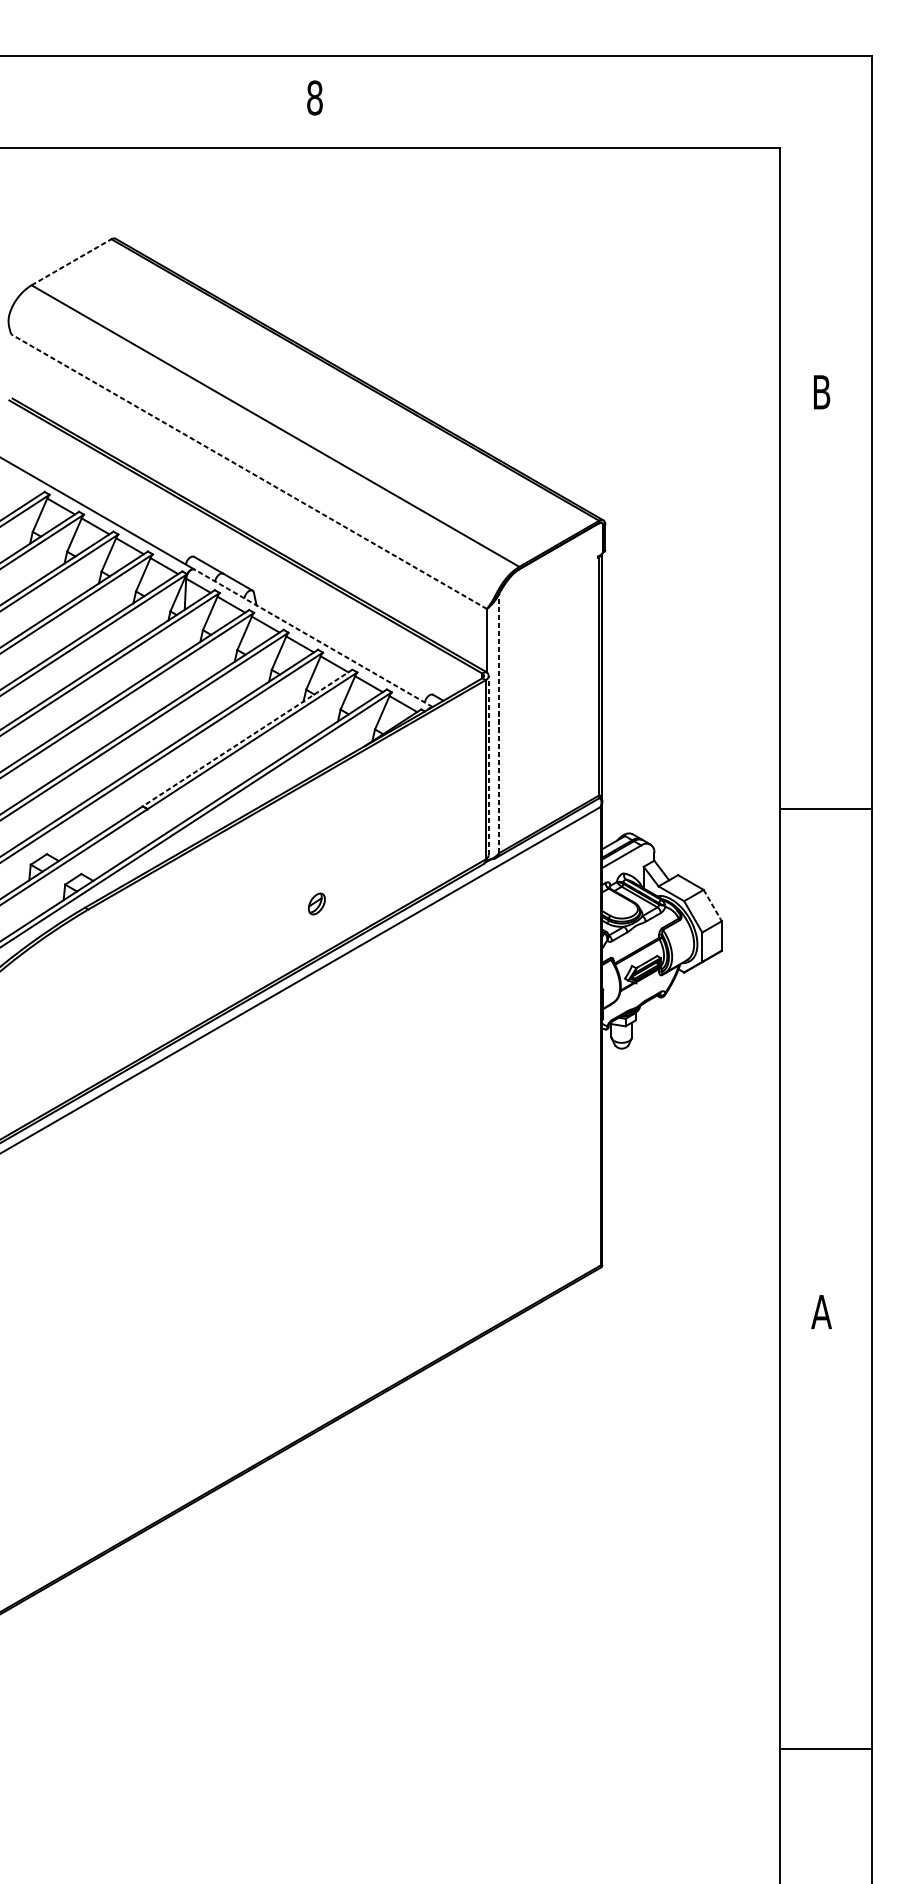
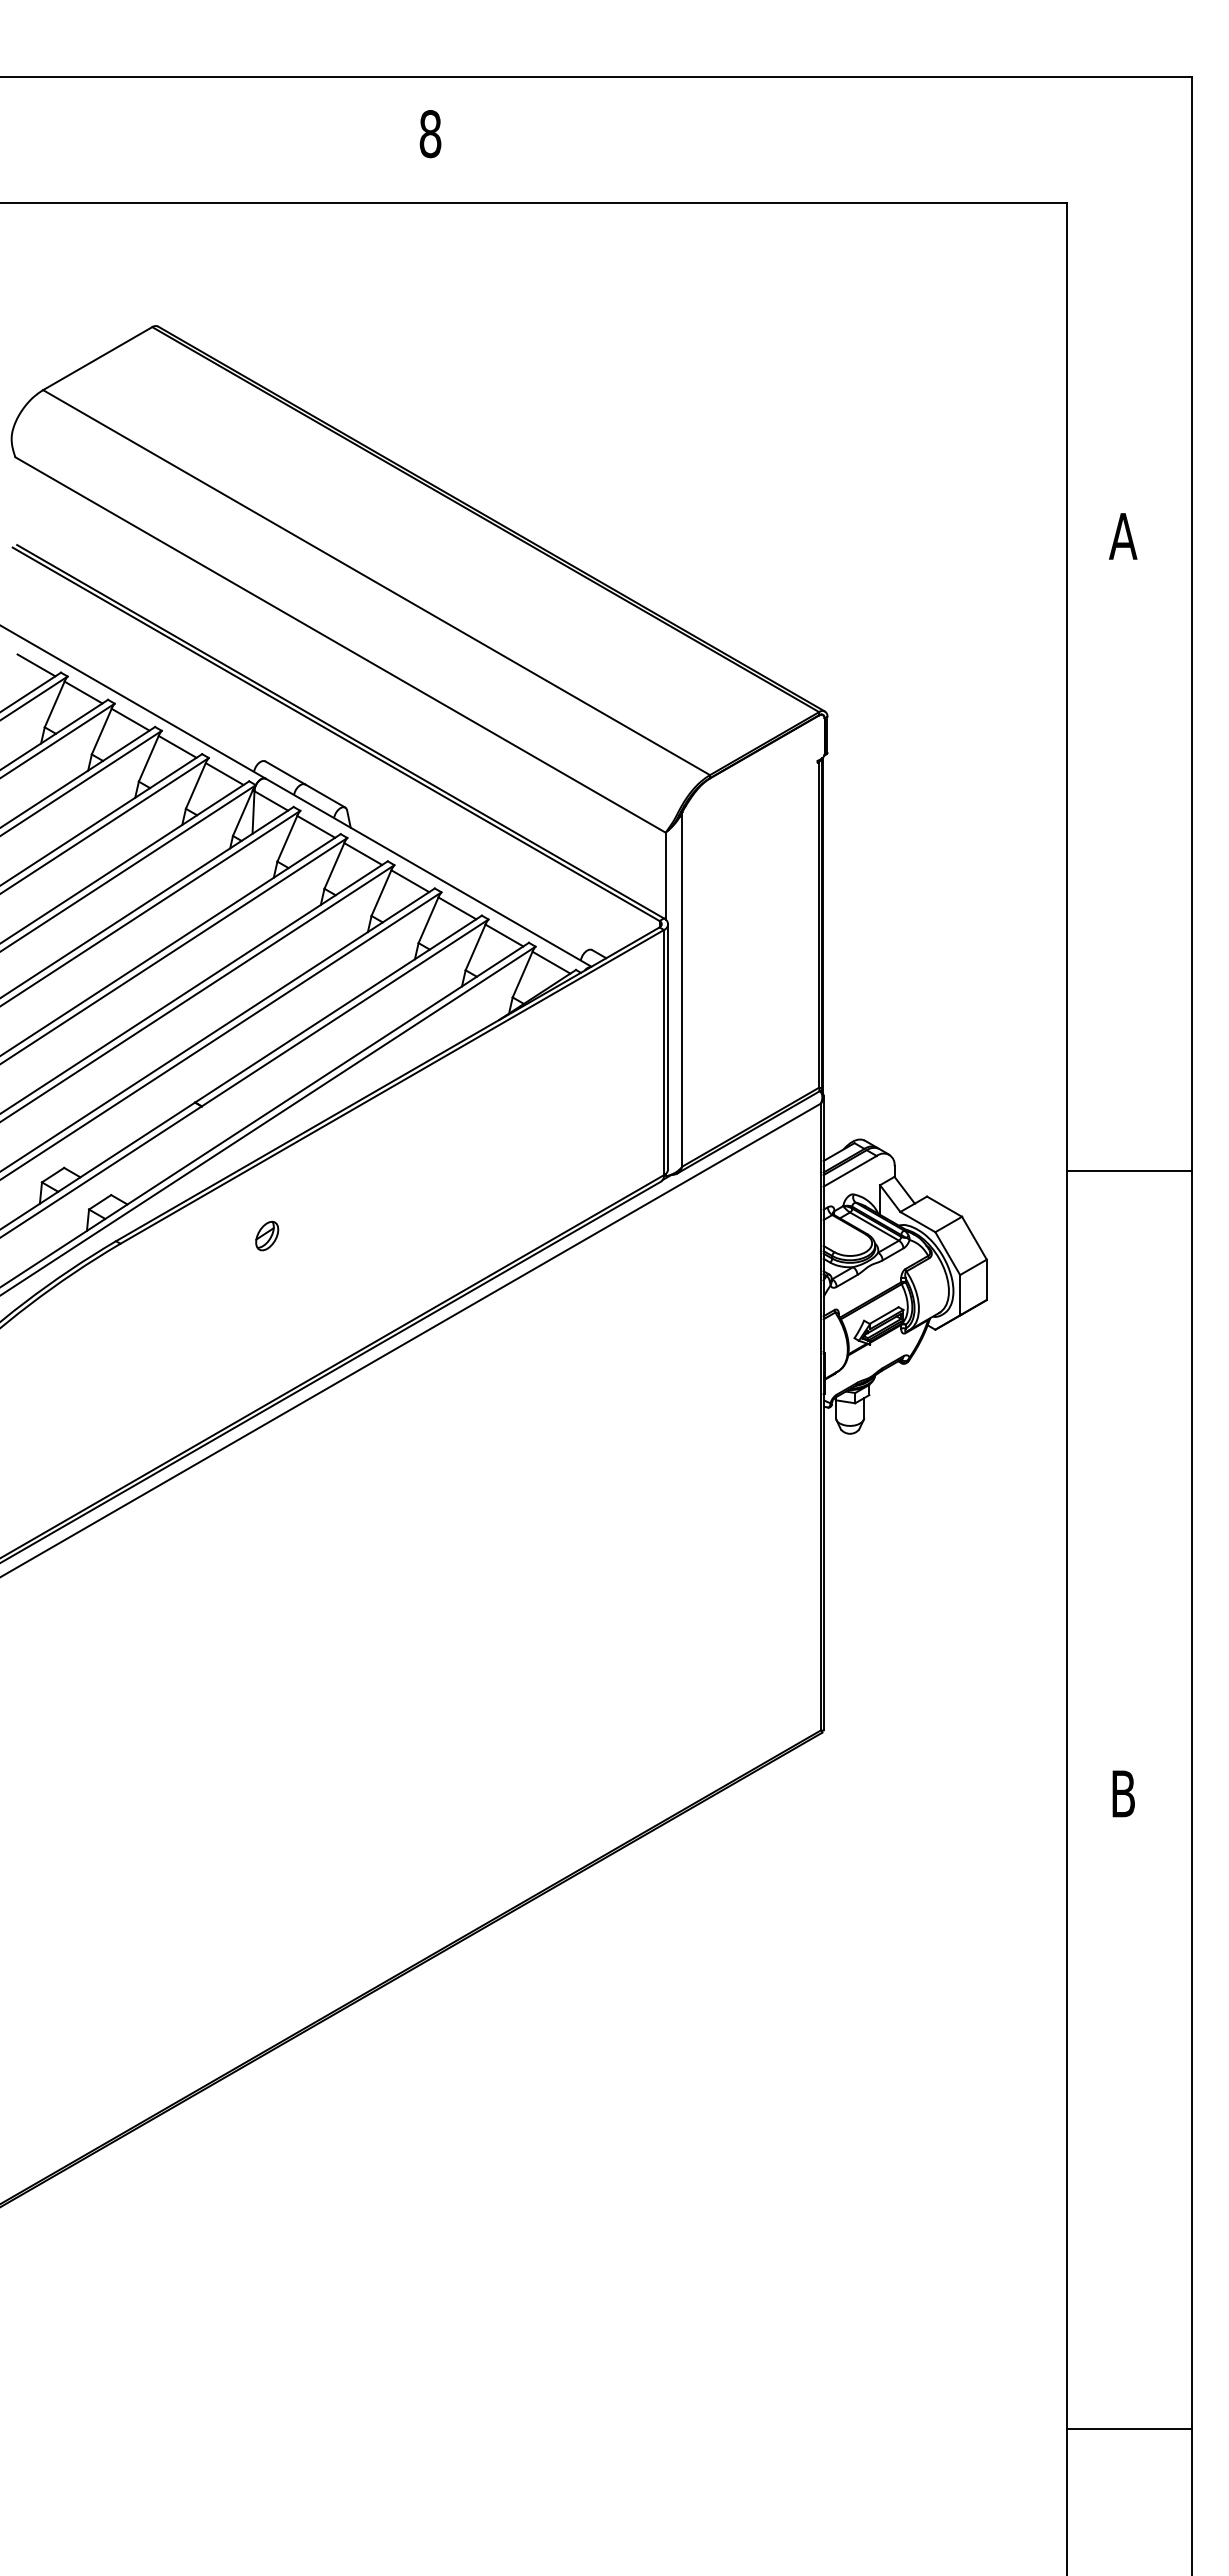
line: (72, 262) -> (98, 358), dashed -> solid
text: (821, 392) -> (1123, 536), B -> A
line: (249, 472) -> (340, 645), dashed -> solid
line: (26, 486) -> (36, 665), added
line: (313, 638) -> (428, 872), dashed -> solid
line: (499, 723) -> (682, 989), dashed -> solid
line: (247, 738) -> (338, 1009), dashed -> solid
line: (488, 765) -> (668, 1046), dashed -> solid
line: (826, 809) -> (1129, 1171), moved
part: (317, 903) -> (267, 1235), moved
line: (712, 905) -> (974, 1238), dashed -> solid
text: (821, 1311) -> (1123, 1793), A -> B
line: (826, 1749) -> (1129, 2428), moved

